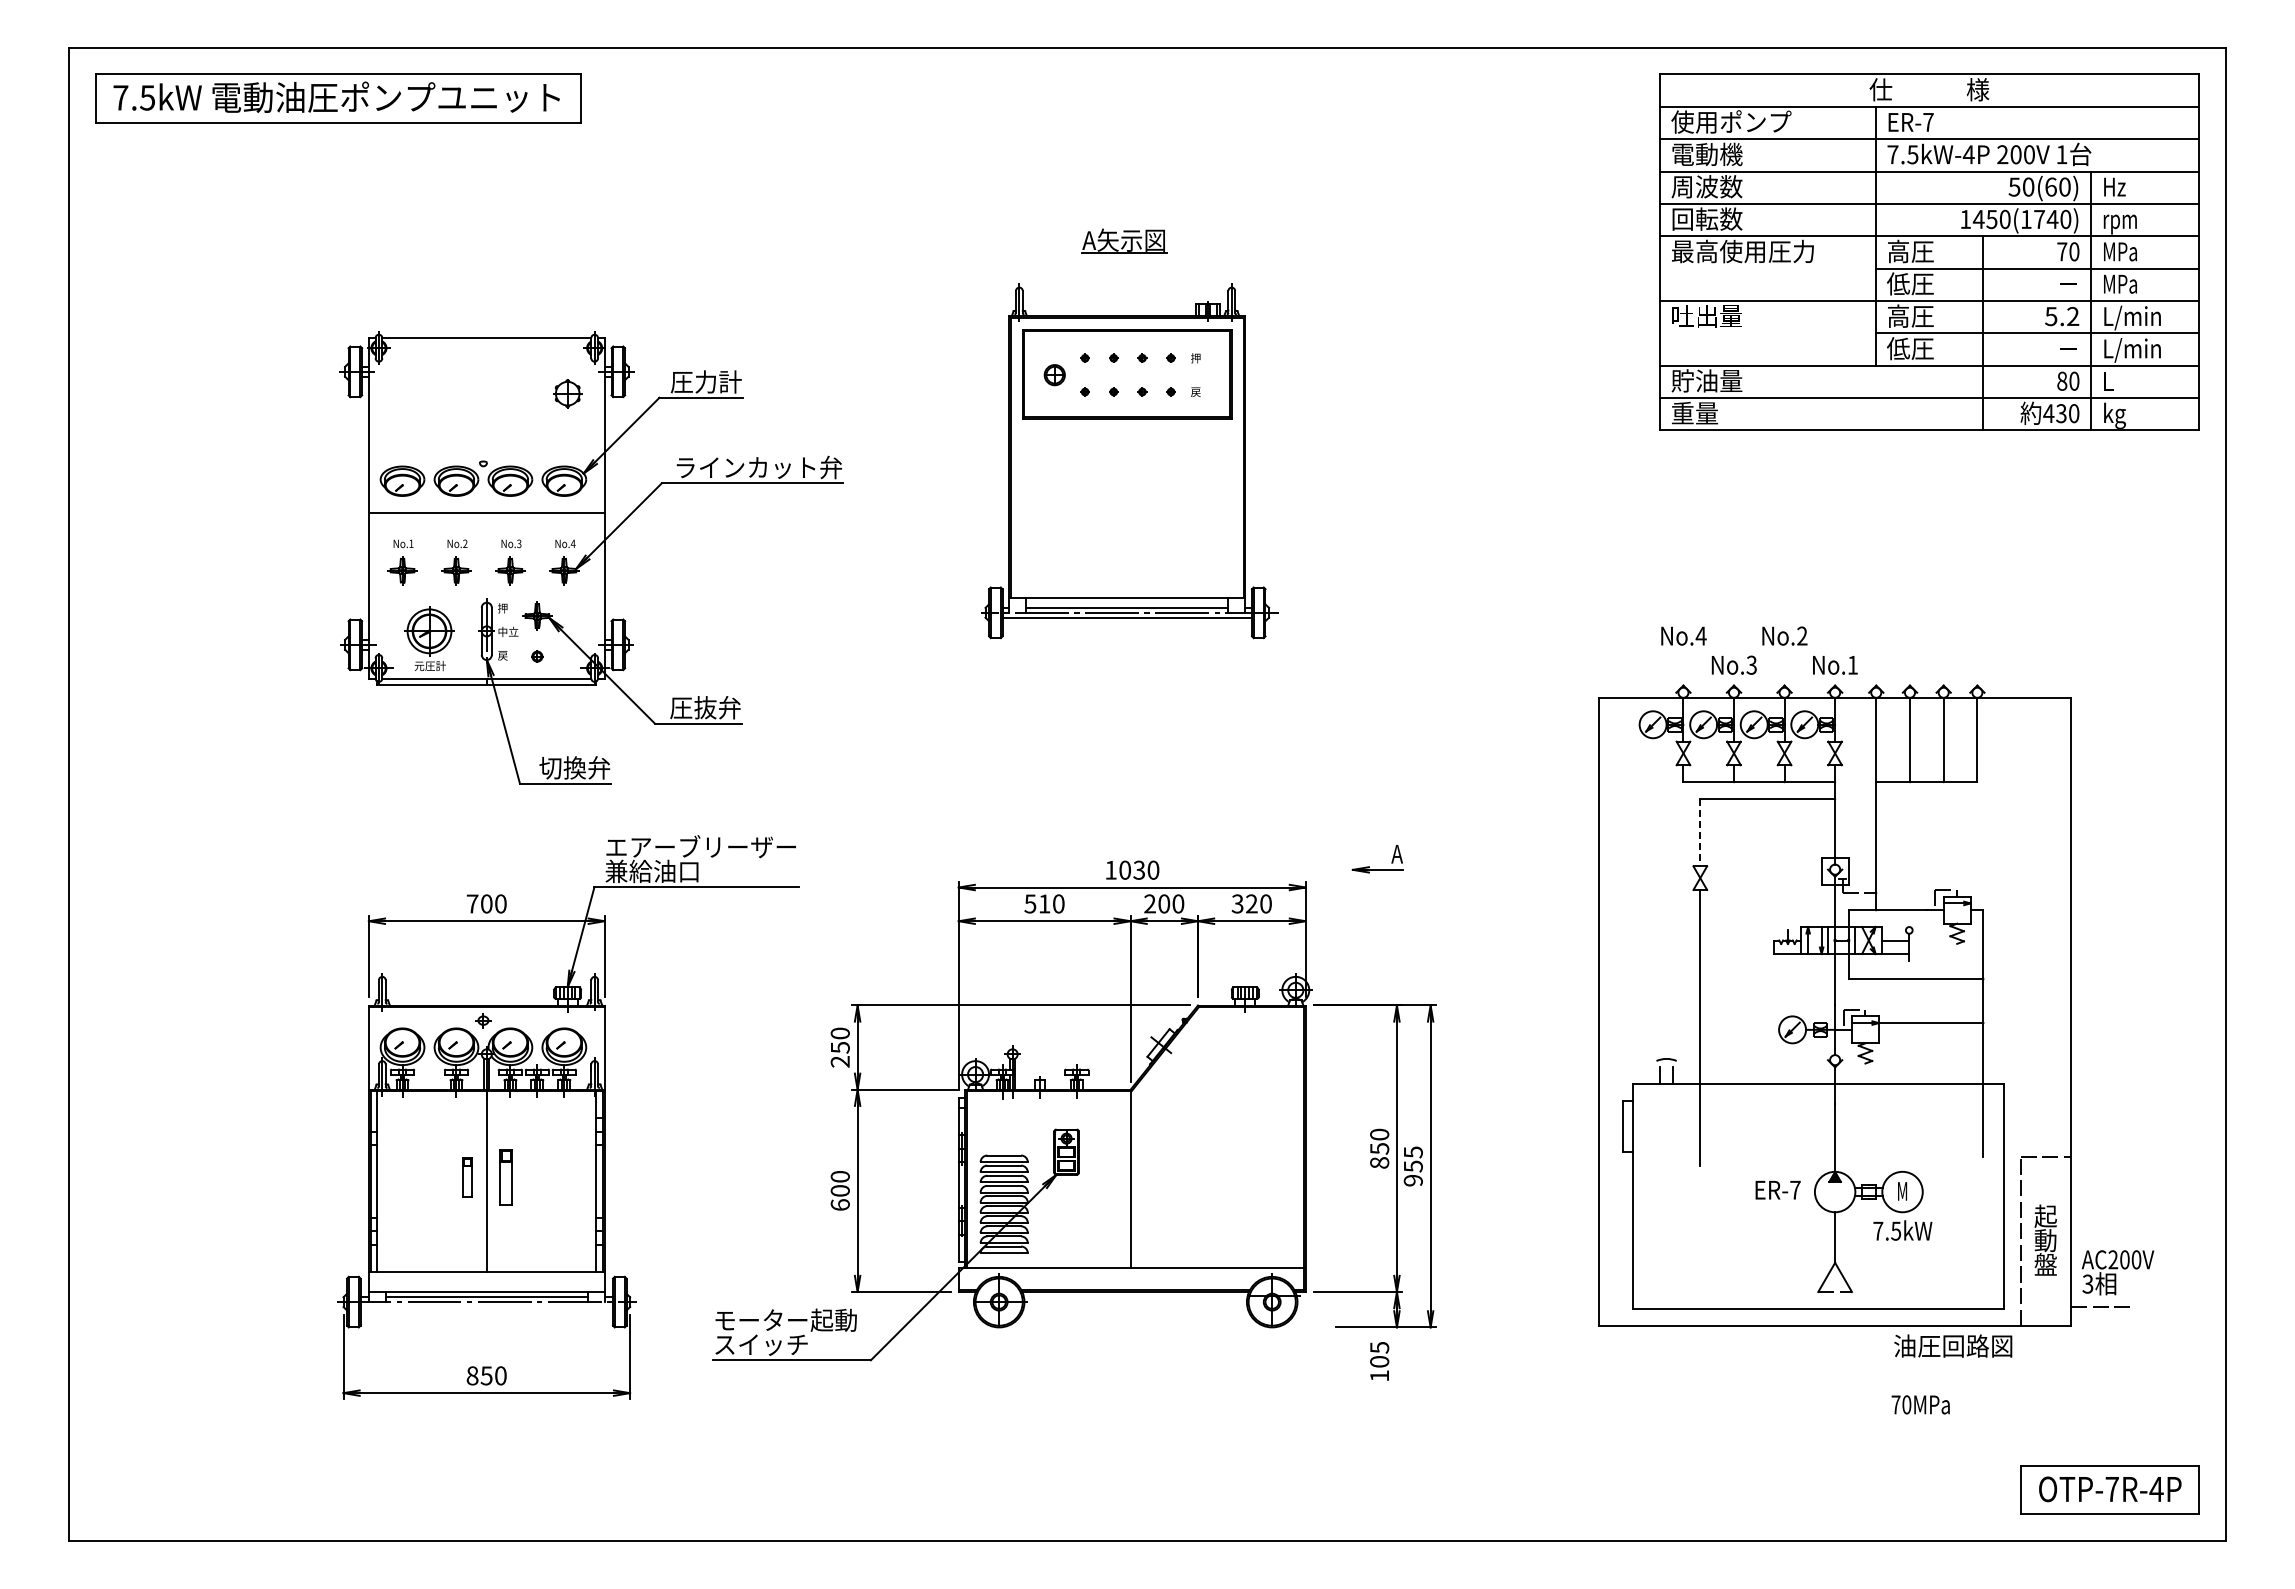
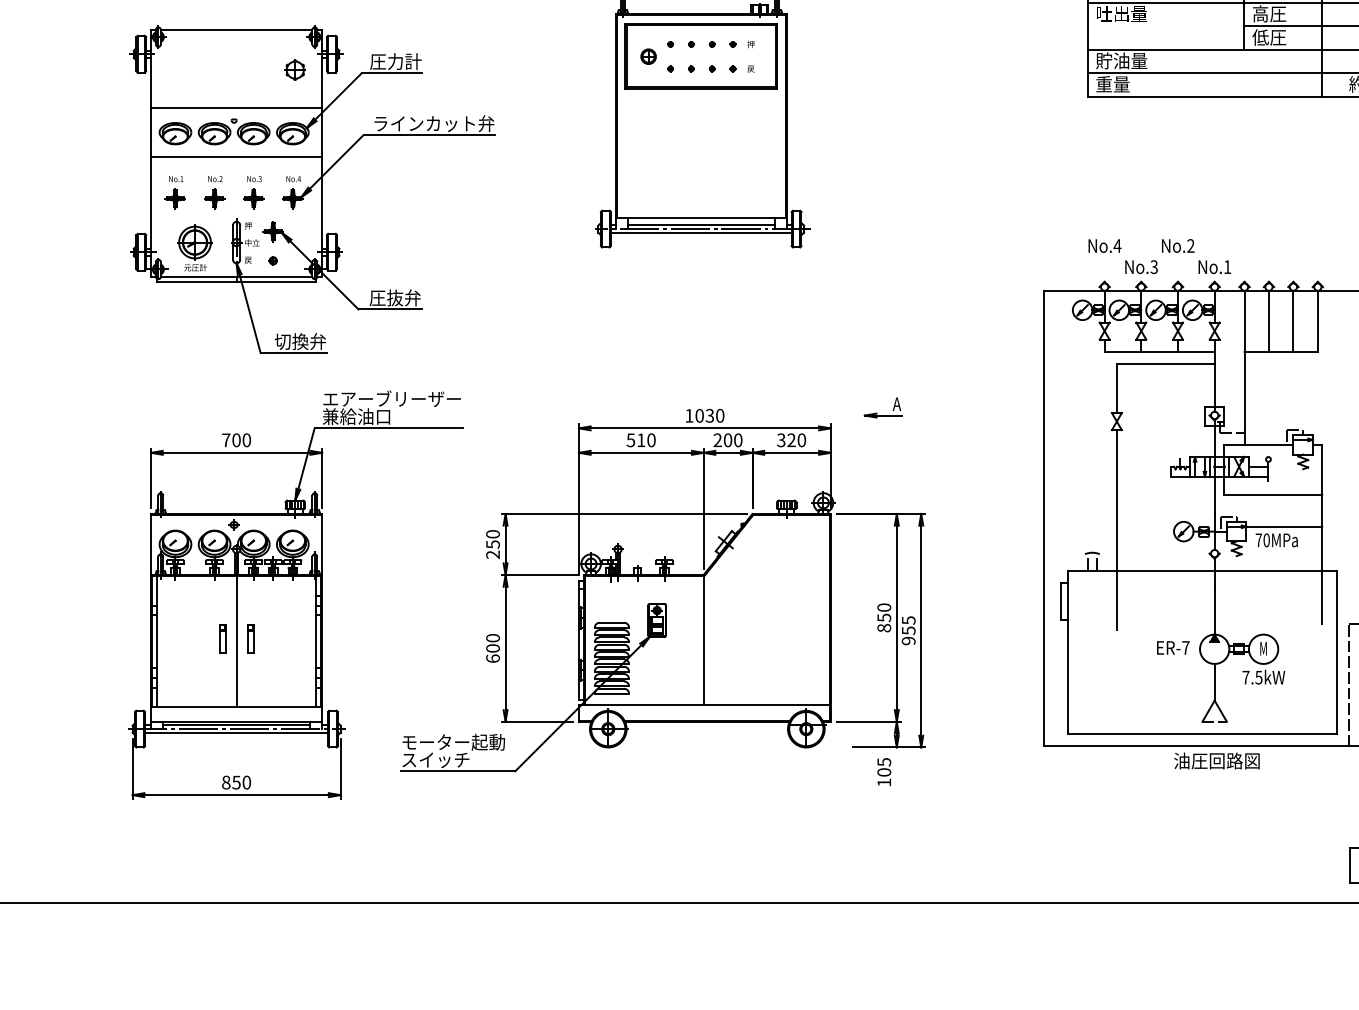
line: (486, 445) -> (236, 107), added
line: (1700, 832) -> (1117, 388), dashed -> solid
part: (505, 1177) -> (250, 638), size x0.71
line: (486, 1307) -> (236, 733), added
text: (1953, 1345) -> (1217, 760), moved
text: (1920, 1404) -> (1276, 540), moved

